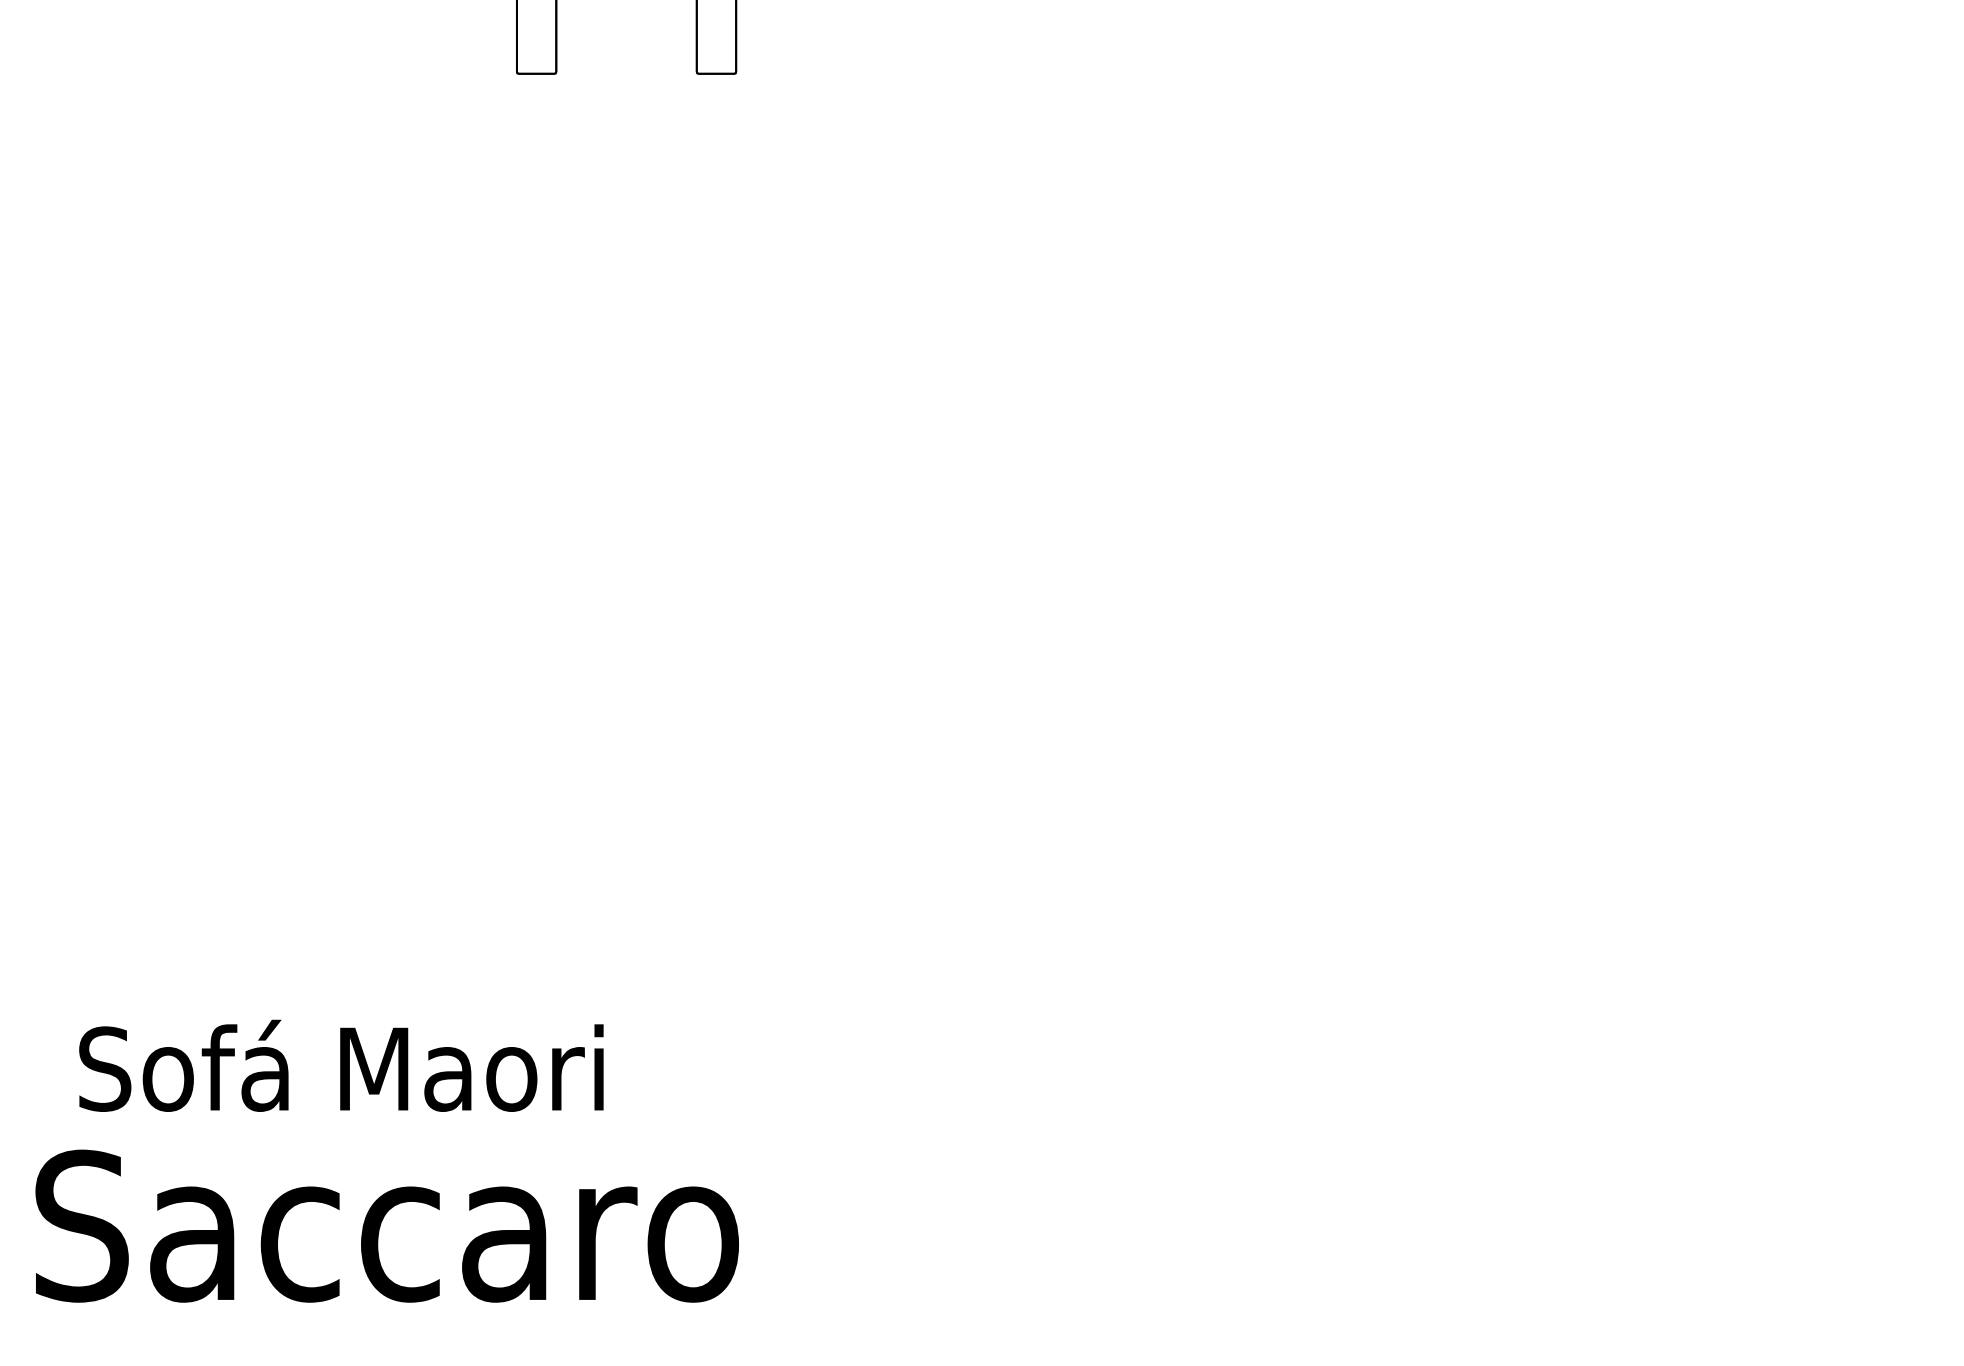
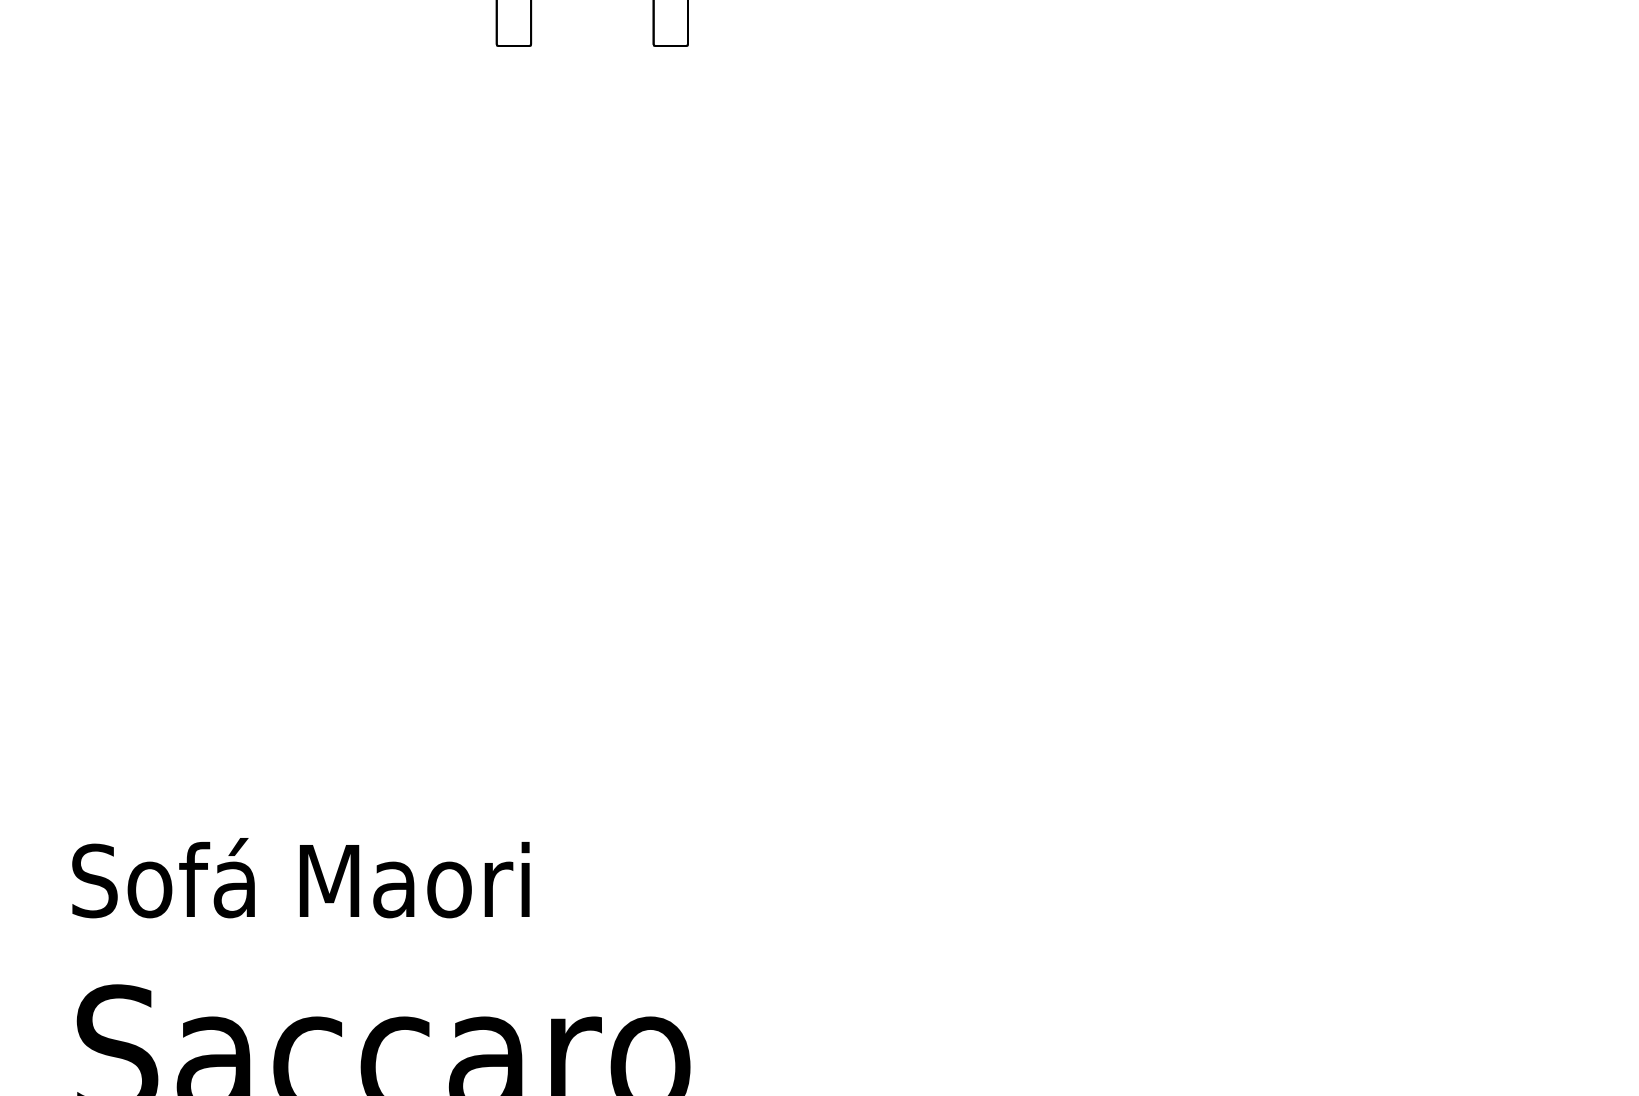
text: (341, 1065) -> (301, 877), moved

